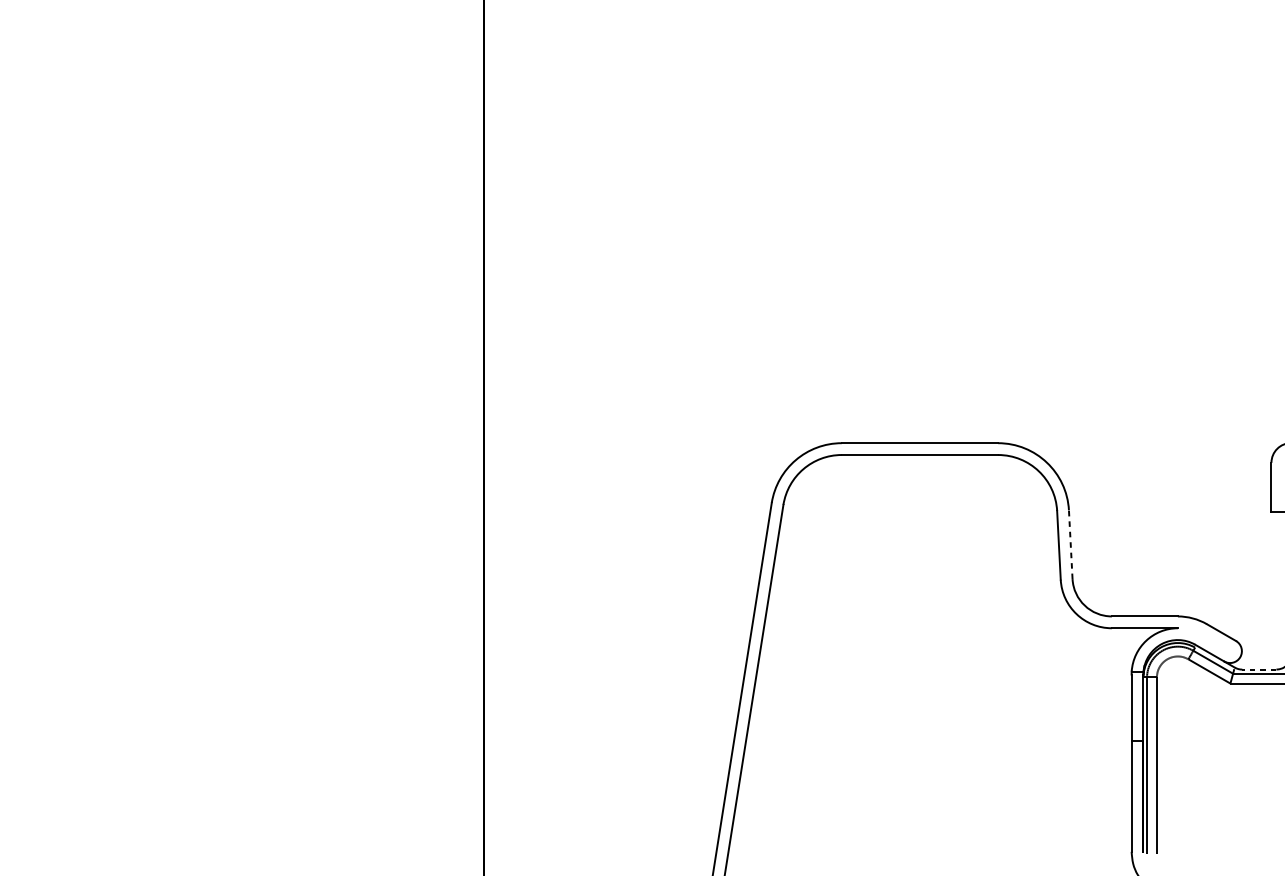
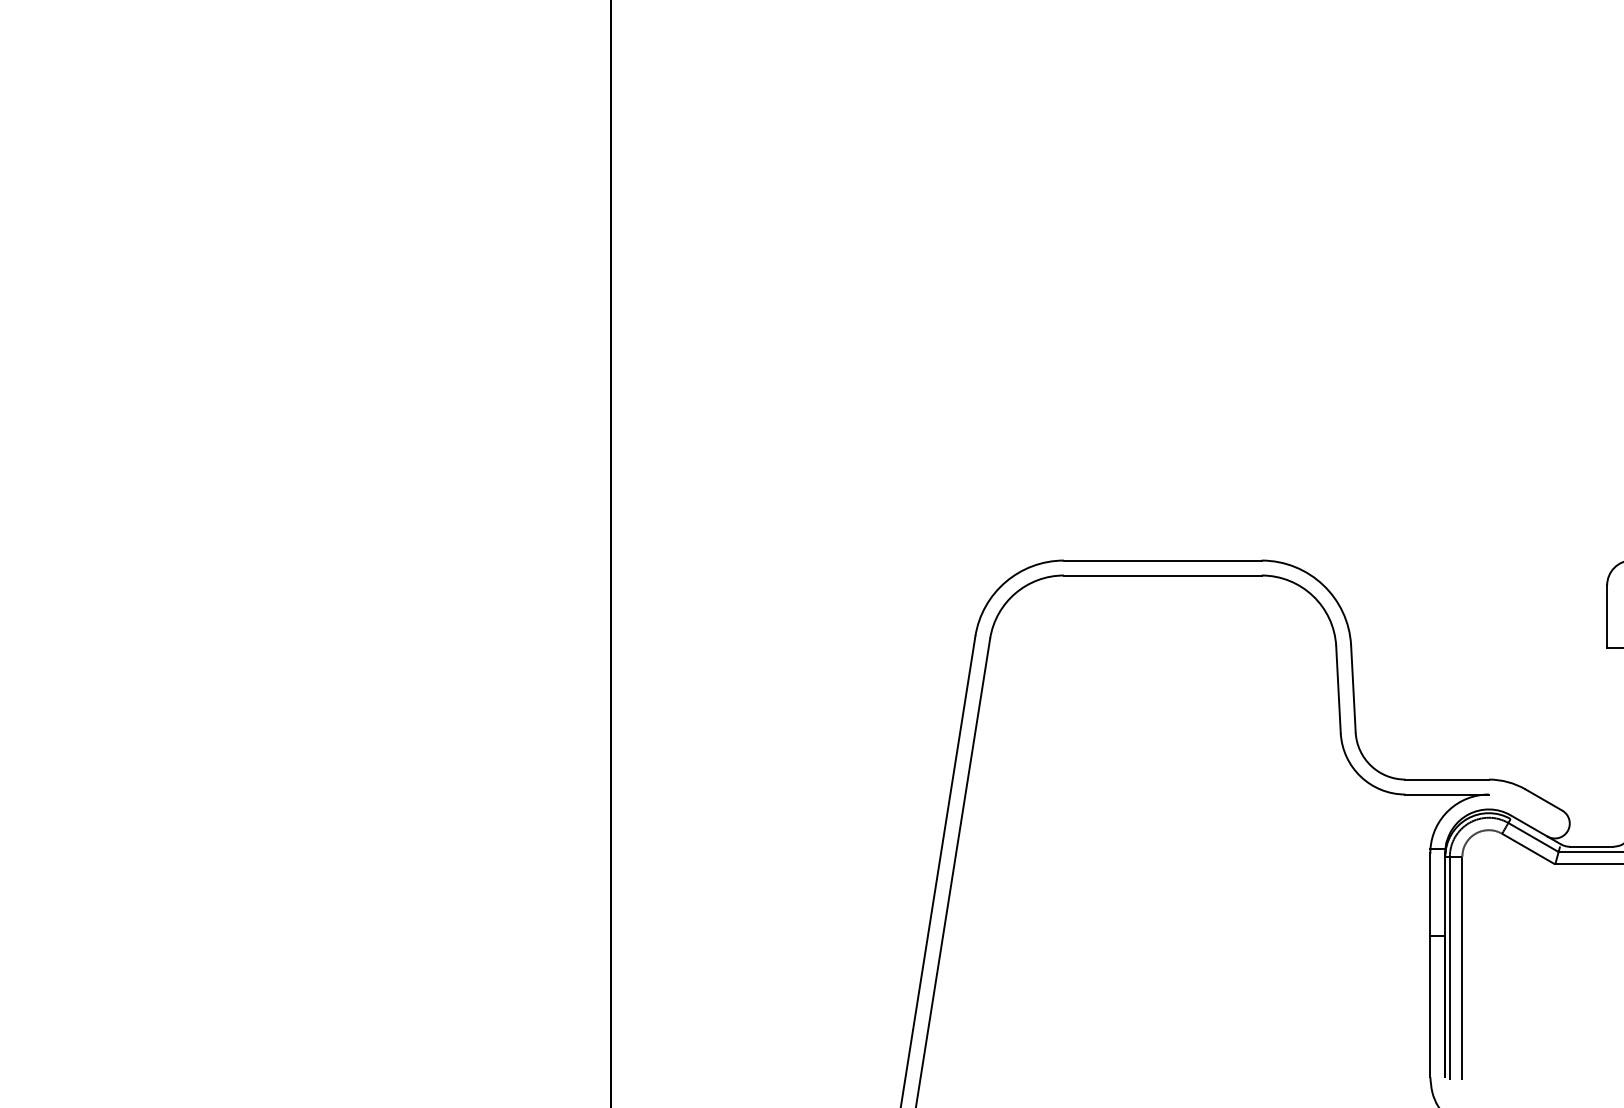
line: (1070, 544) -> (1353, 688), dashed -> solid
line: (1259, 669) -> (1591, 846), dashed -> solid

